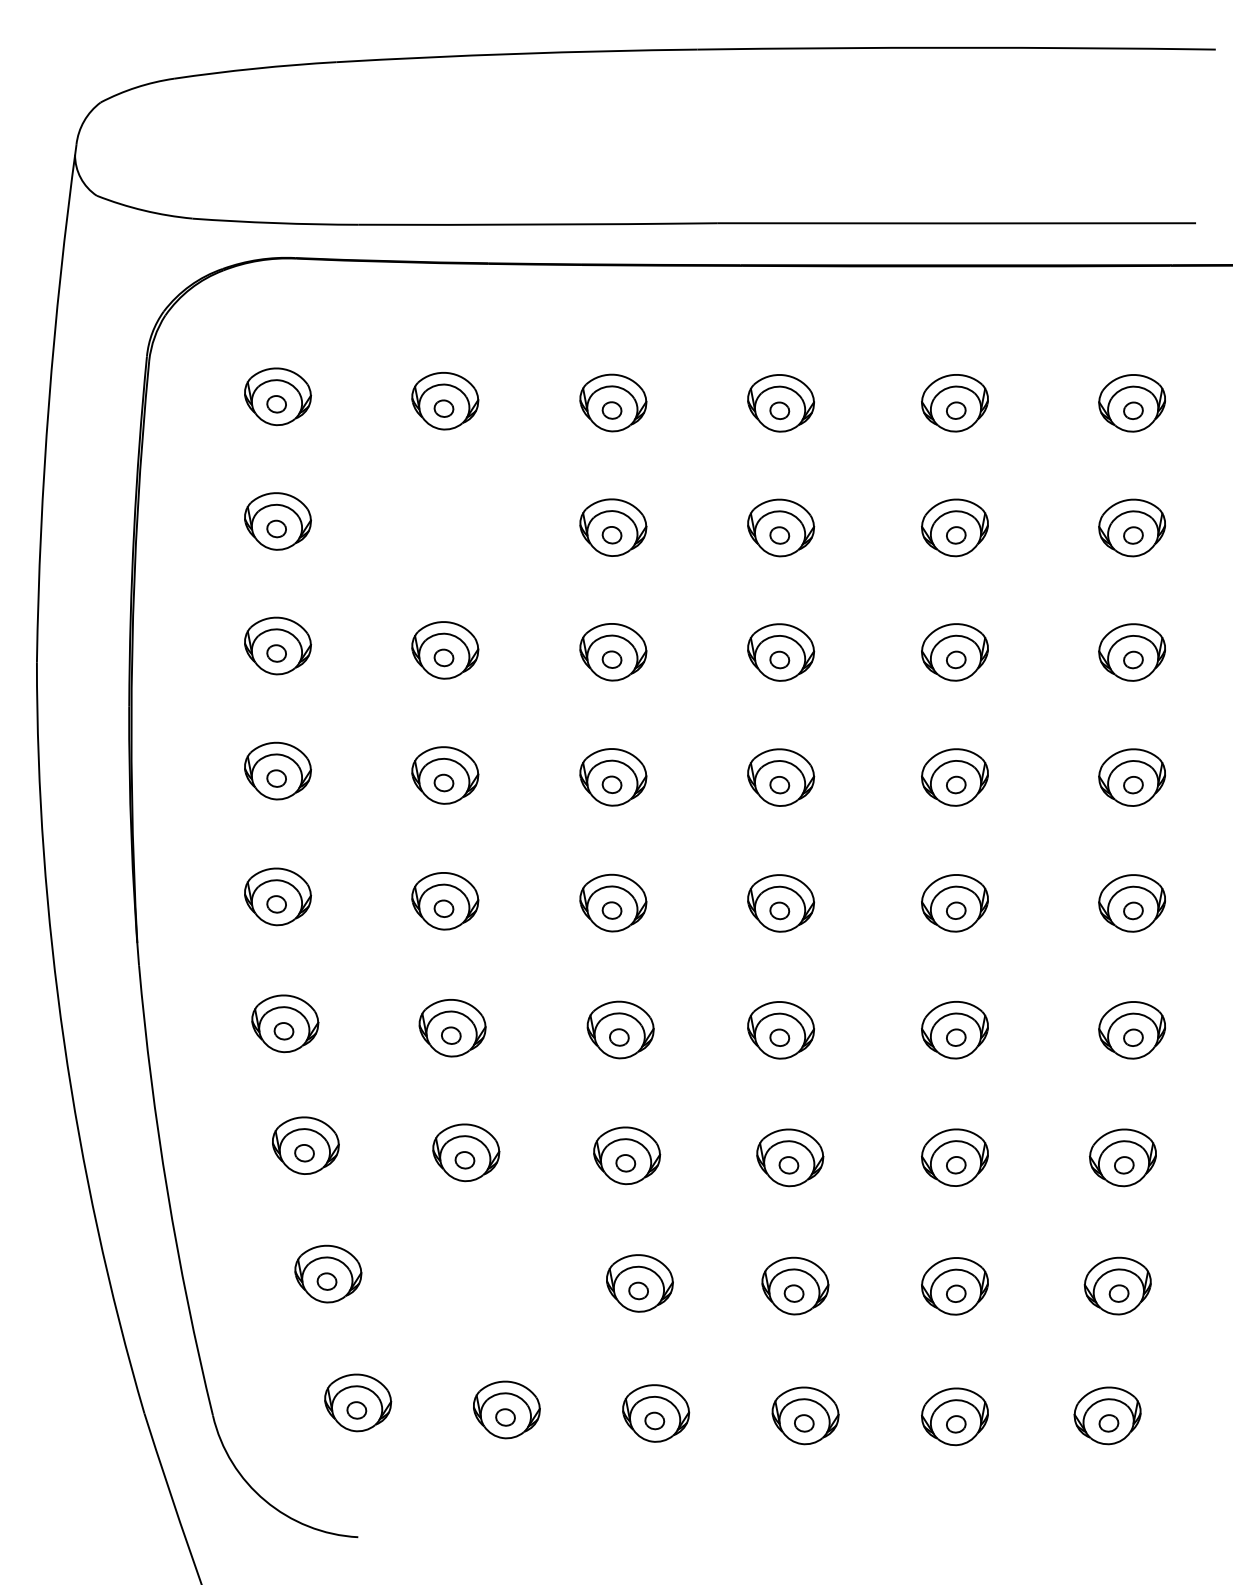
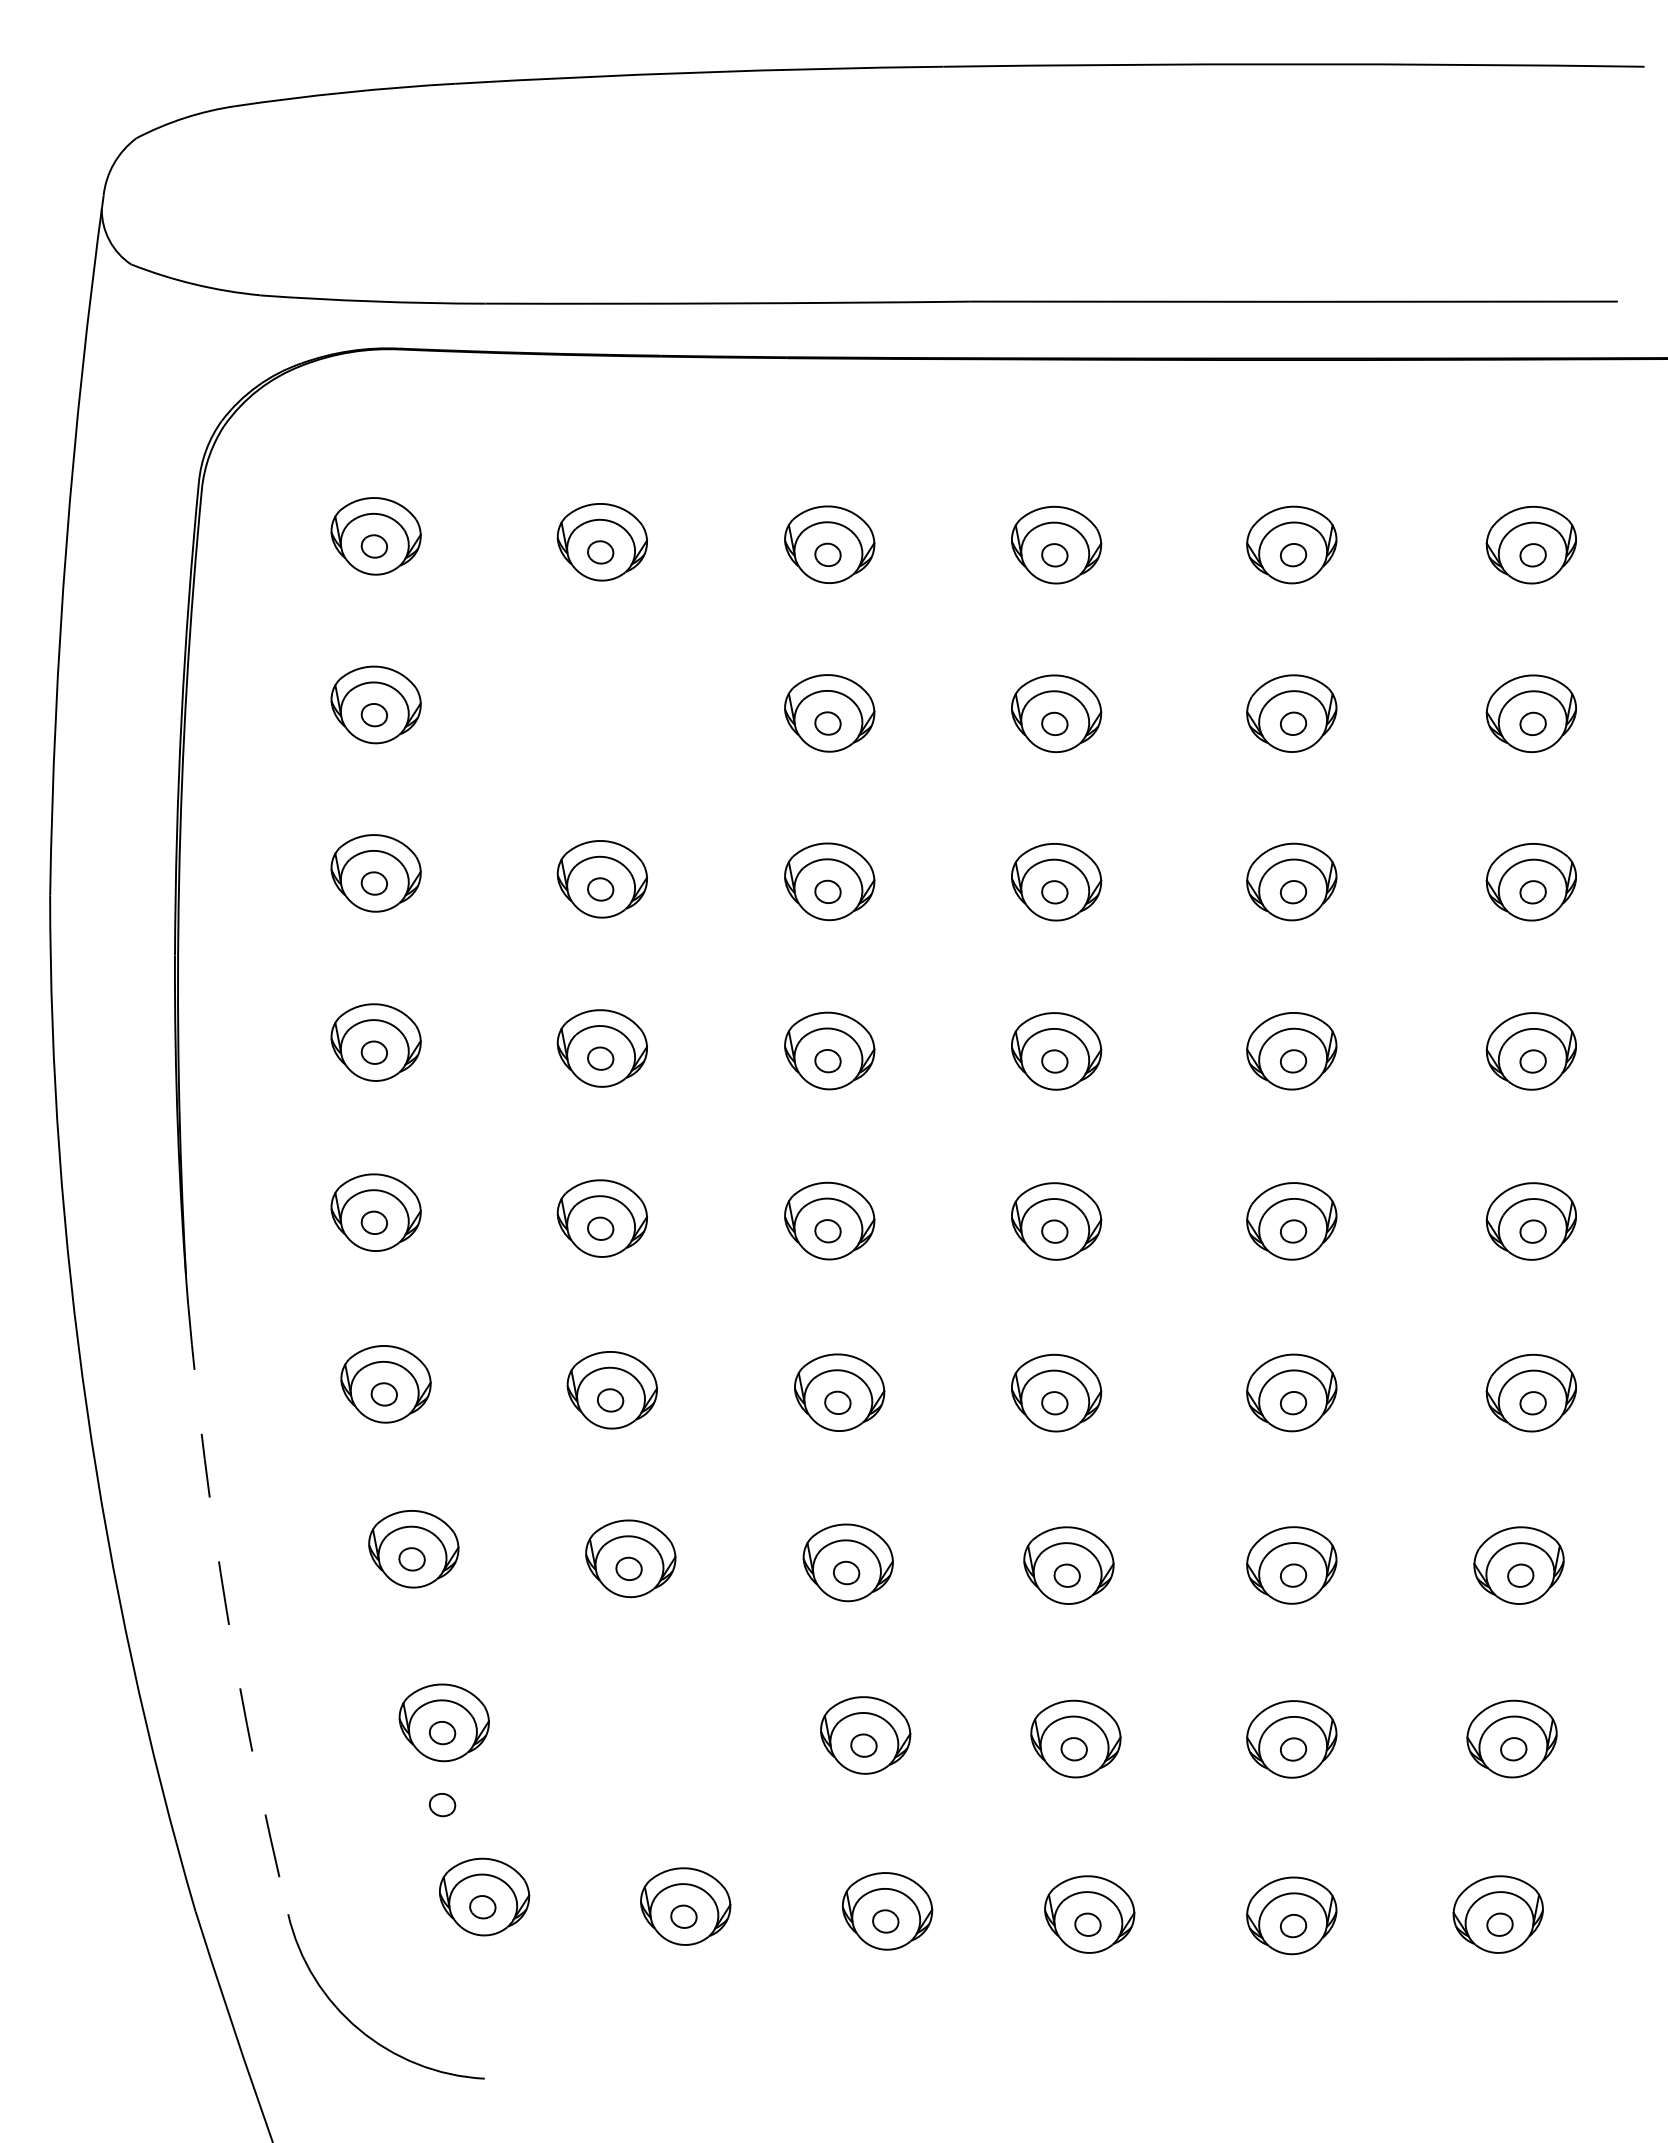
arc: (167, 1191) -> (226, 1611), solid -> dashed
part: (327, 1335) -> (442, 1805), added

